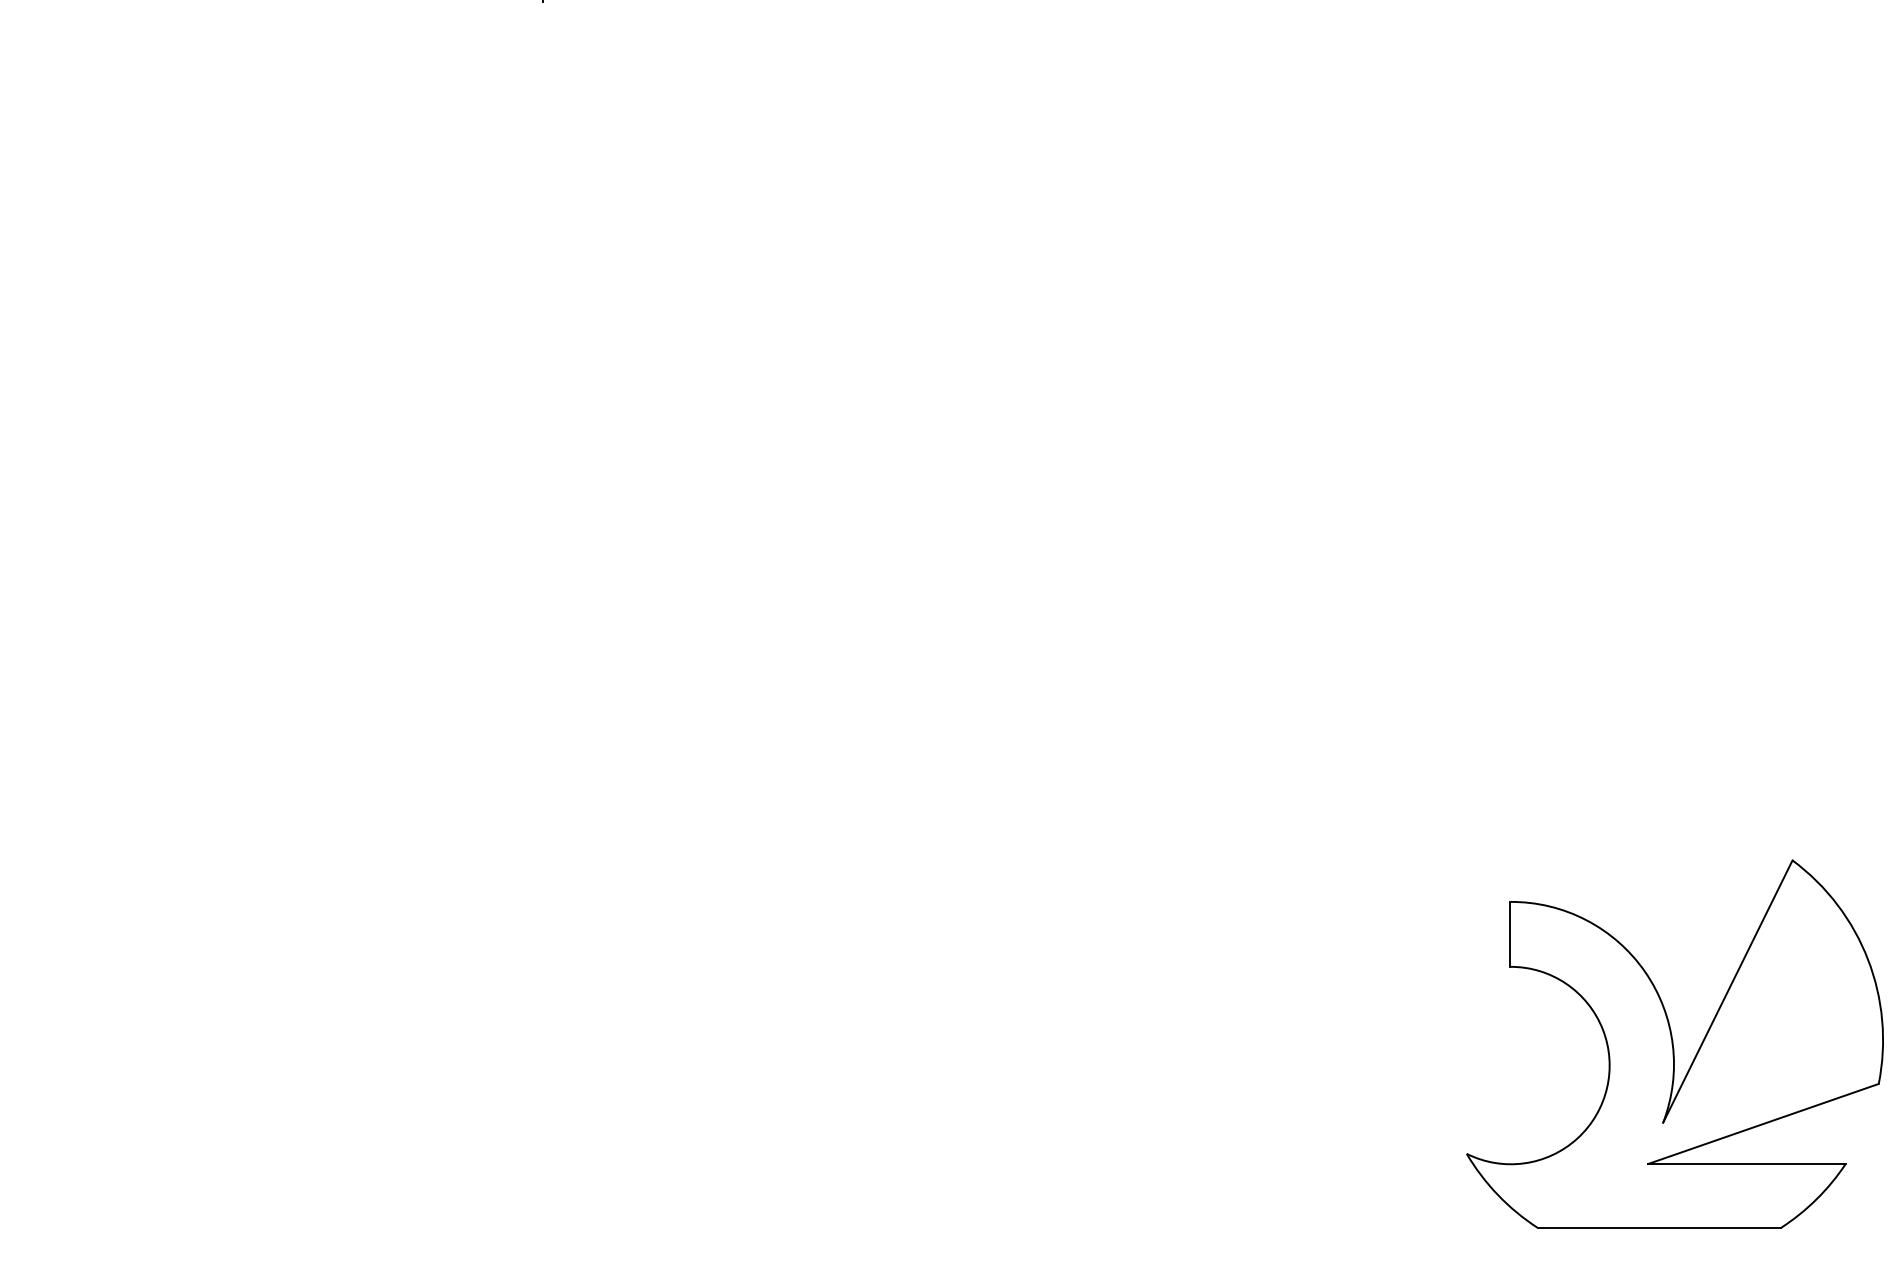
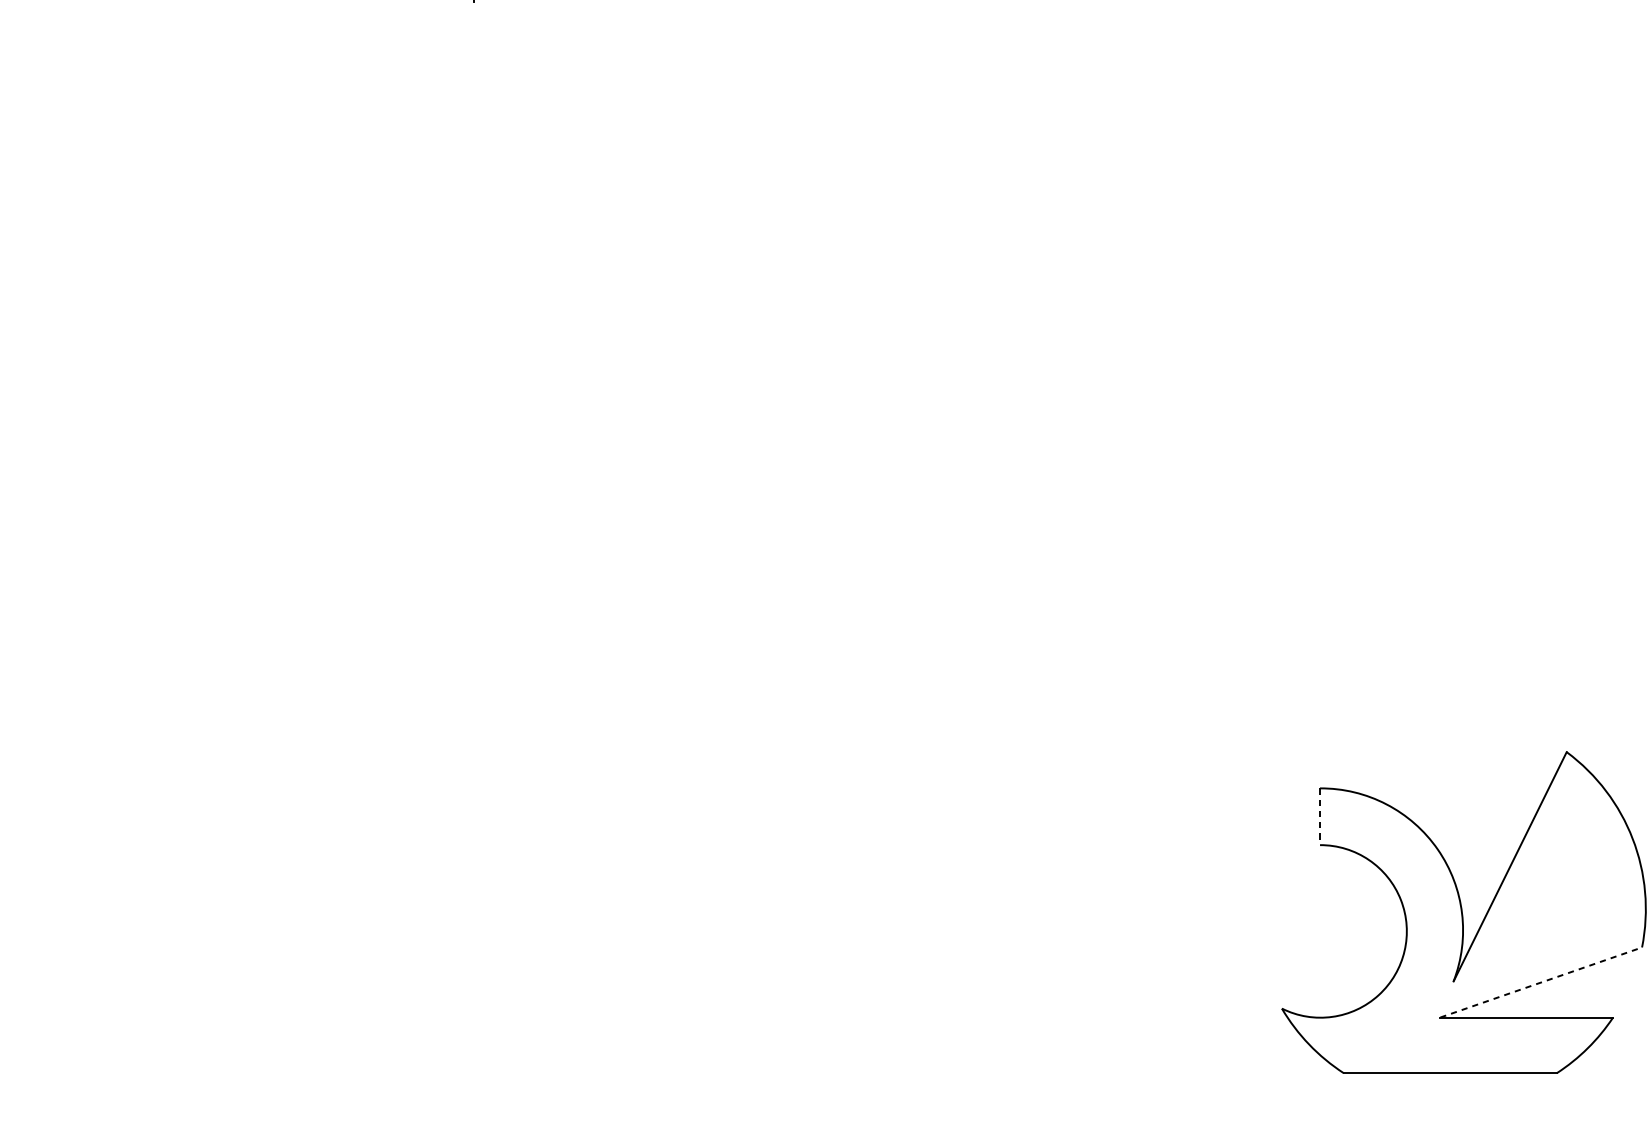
line: (1510, 934) -> (1320, 816), solid -> dashed
line: (1763, 1123) -> (1541, 982), solid -> dashed

